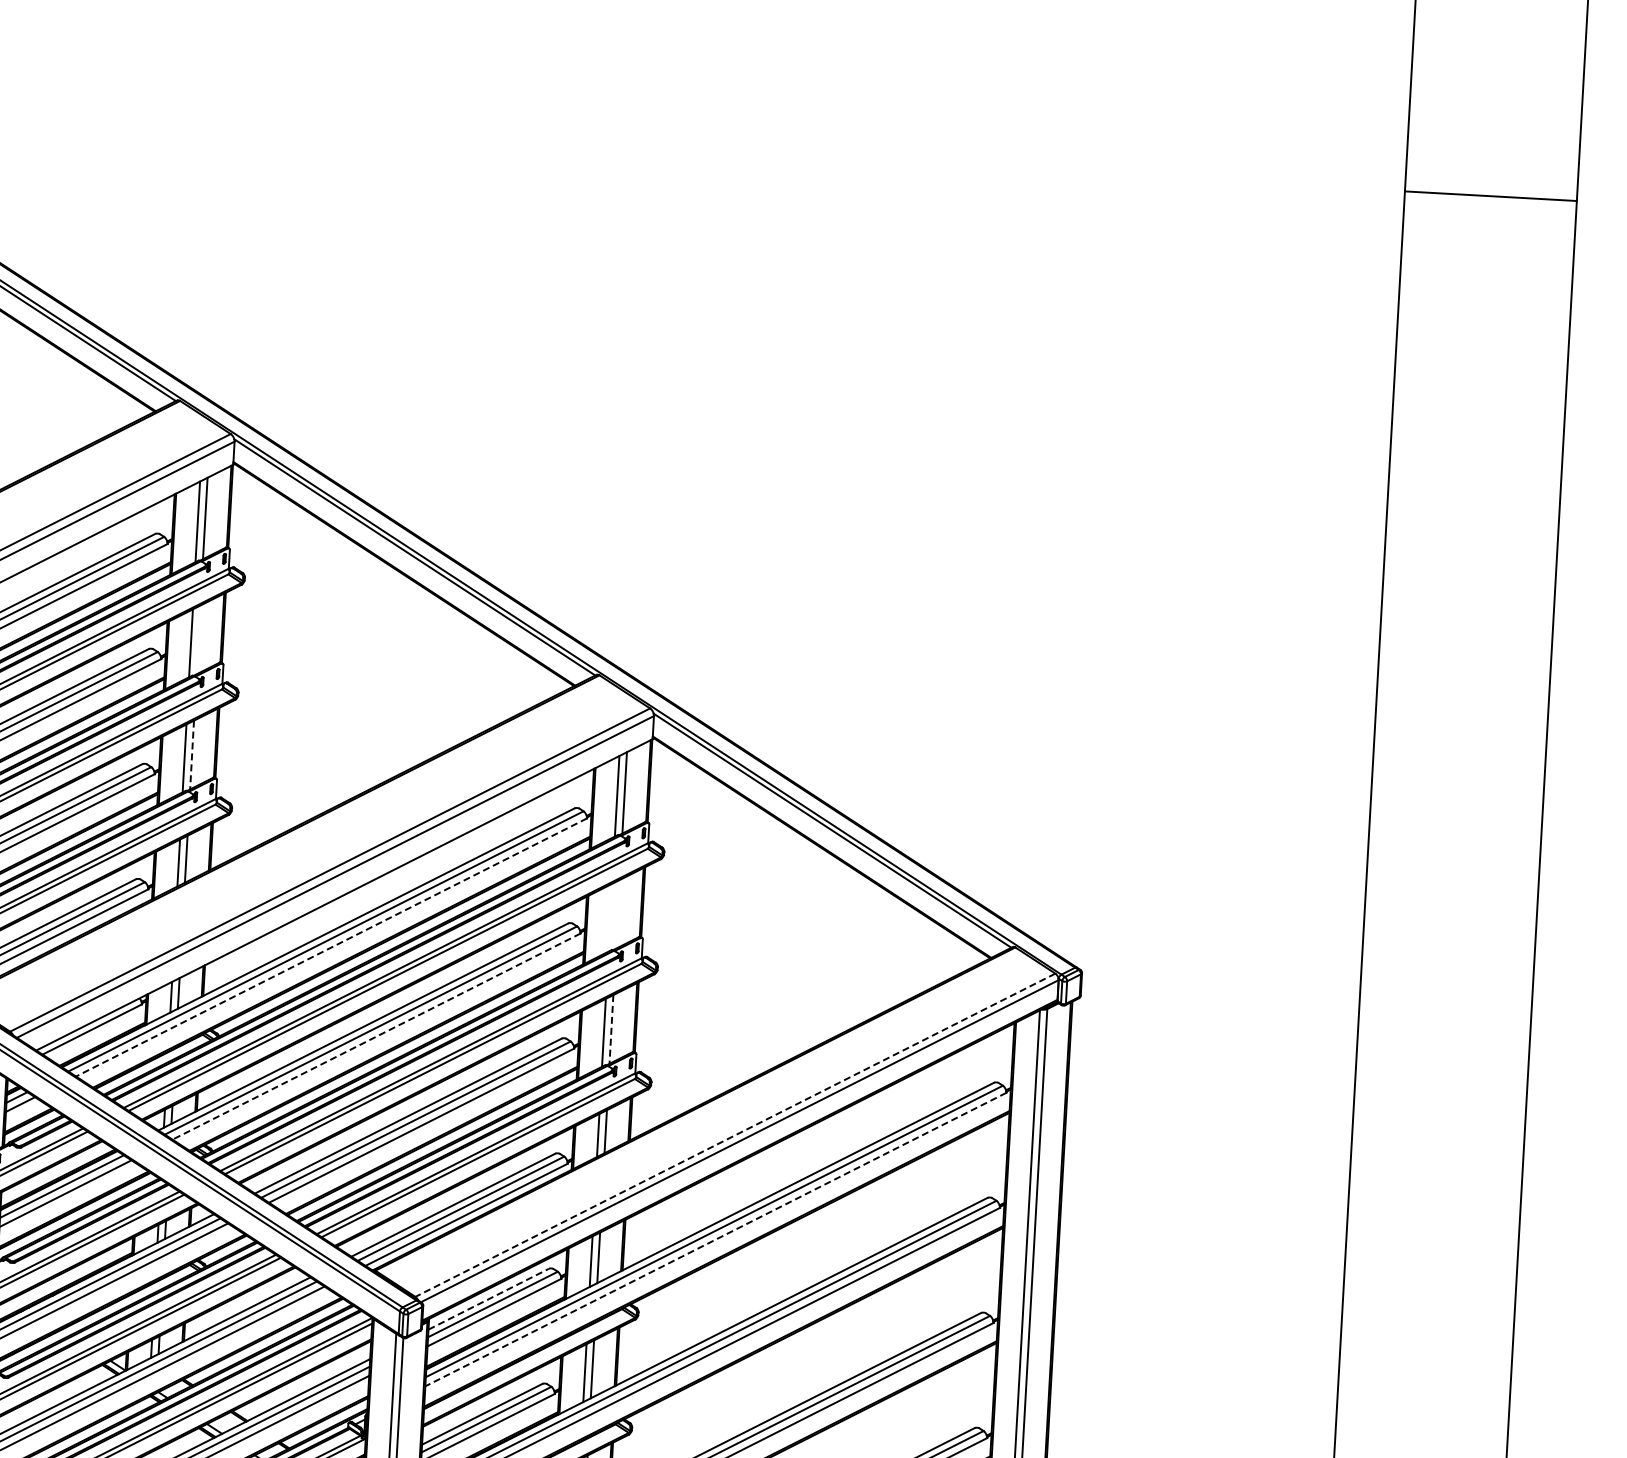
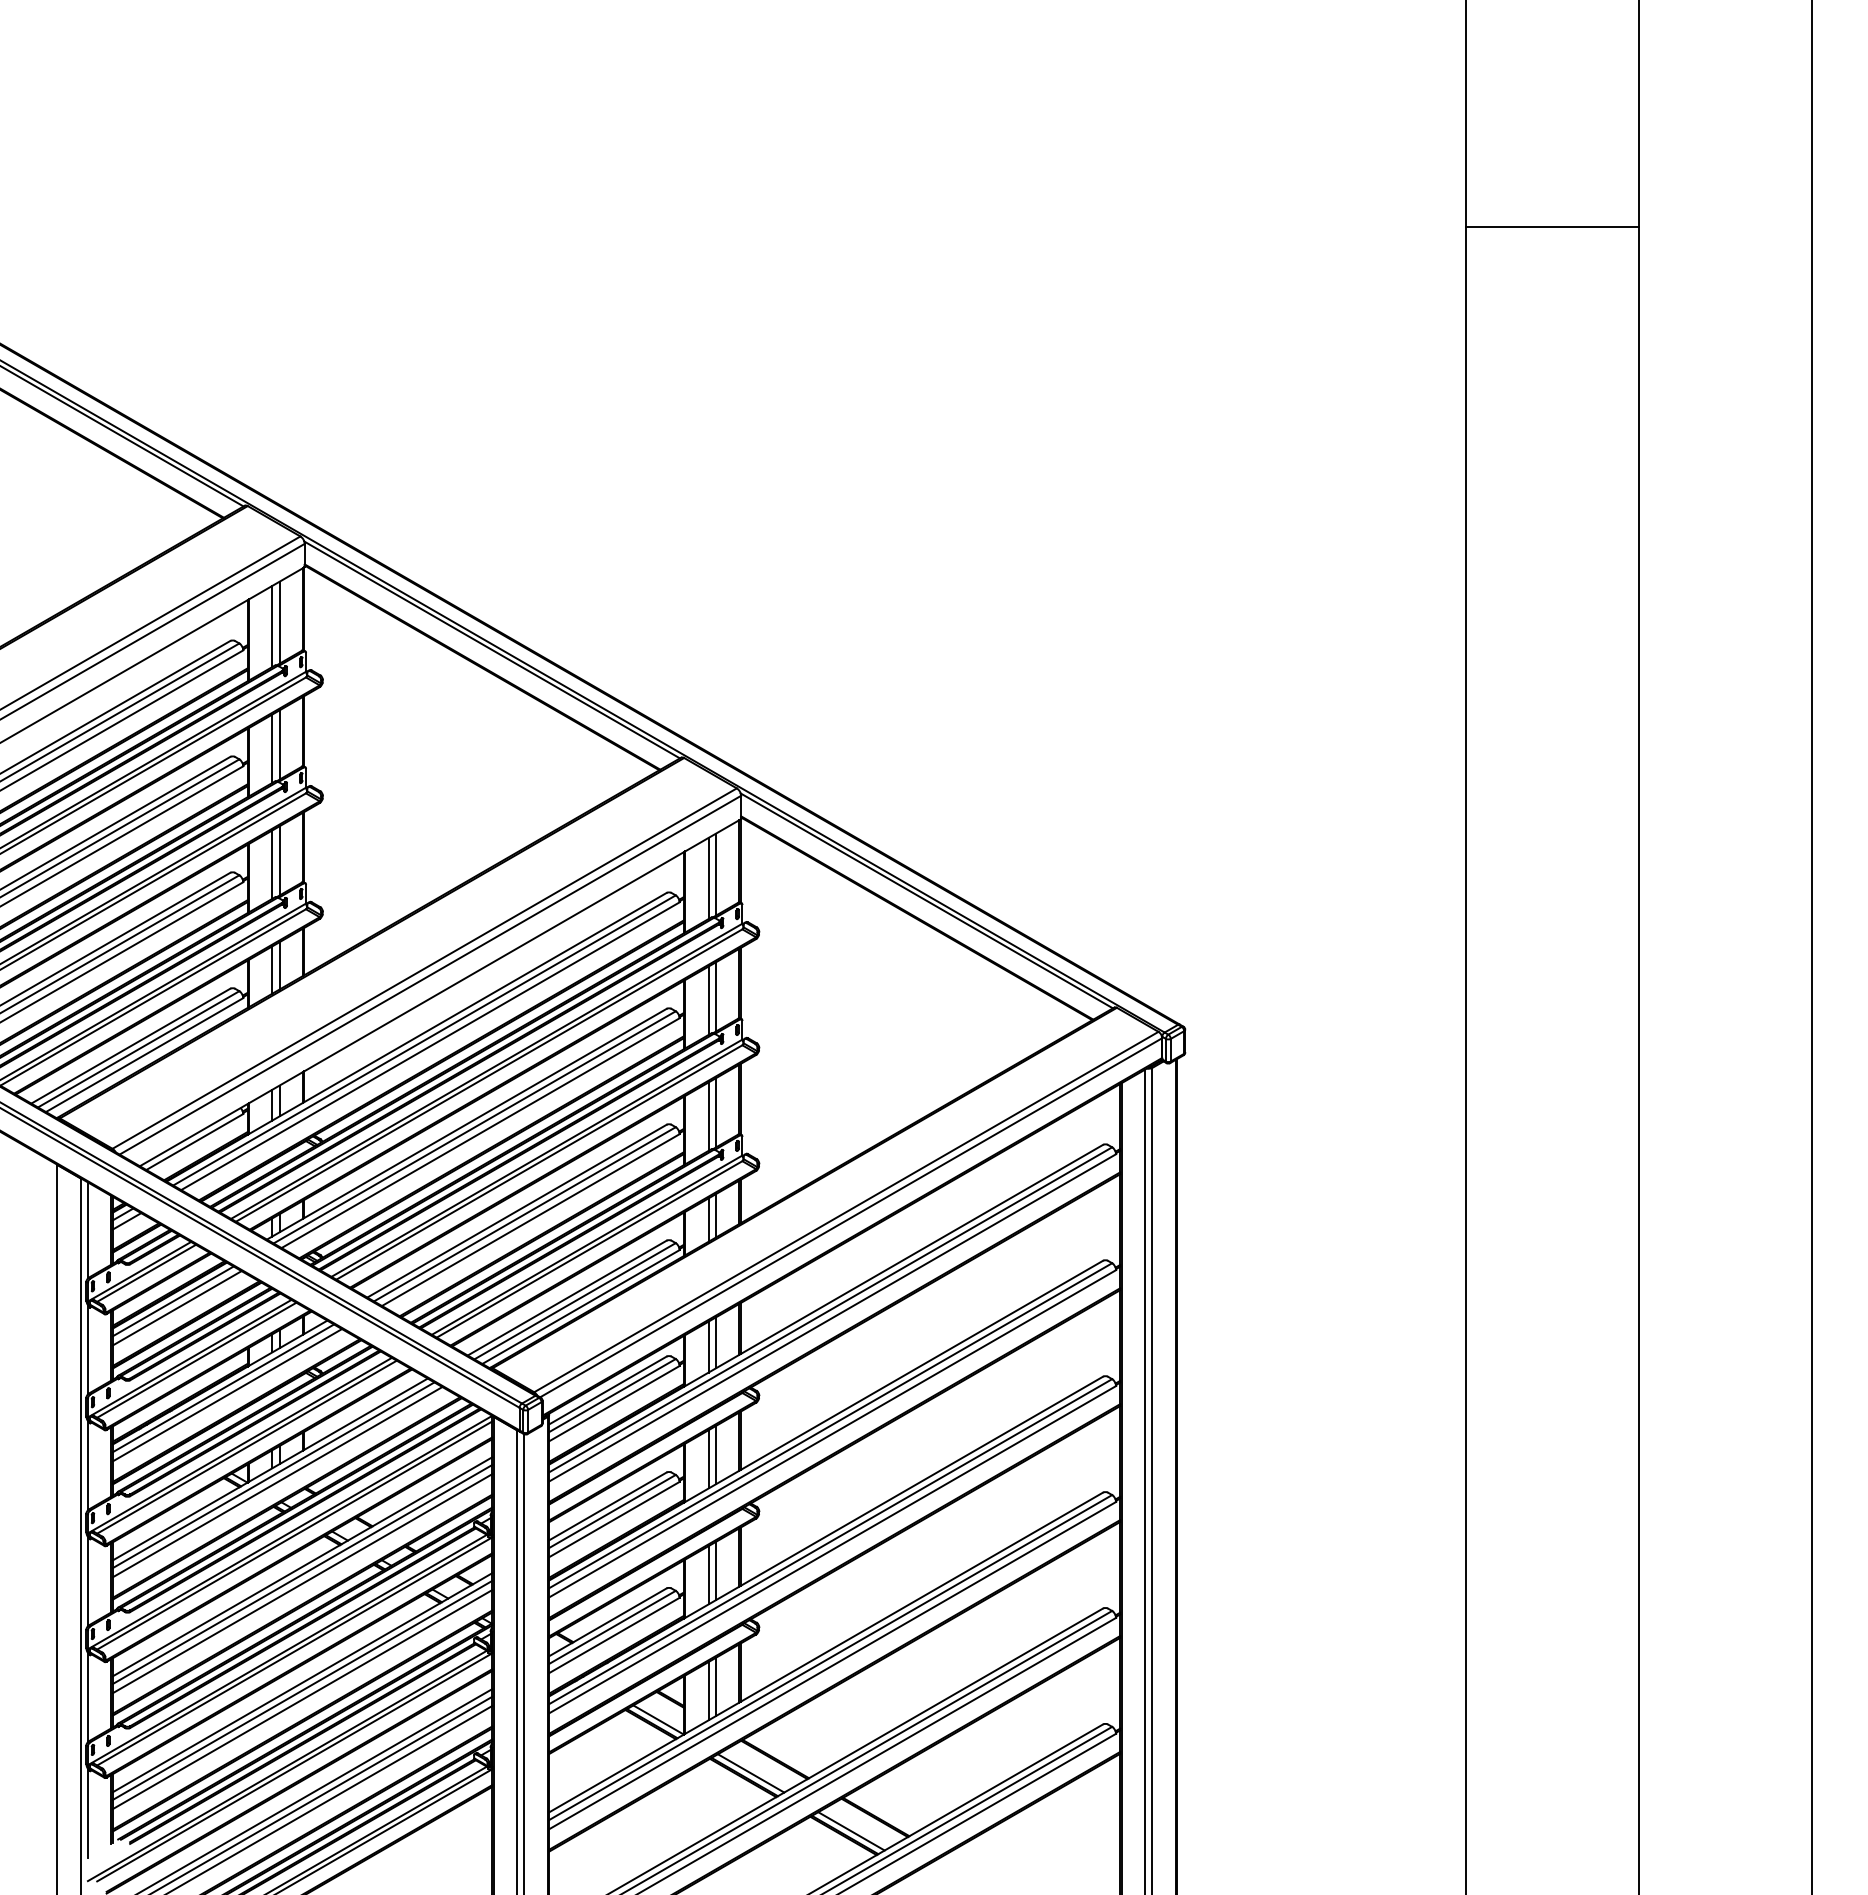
line: (198, 639) -> (279, 744), added
line: (191, 754) -> (279, 860), dashed -> solid
line: (618, 913) -> (716, 996), added
line: (610, 917) -> (708, 1000), added
line: (331, 947) -> (430, 1046), dashed -> solid
line: (611, 1029) -> (716, 1112), dashed -> solid
line: (376, 1036) -> (480, 1133), dashed -> solid
line: (734, 1135) -> (845, 1212), dashed -> solid
line: (715, 1240) -> (832, 1318), dashed -> solid
line: (488, 1299) -> (607, 1390), dashed -> solid

